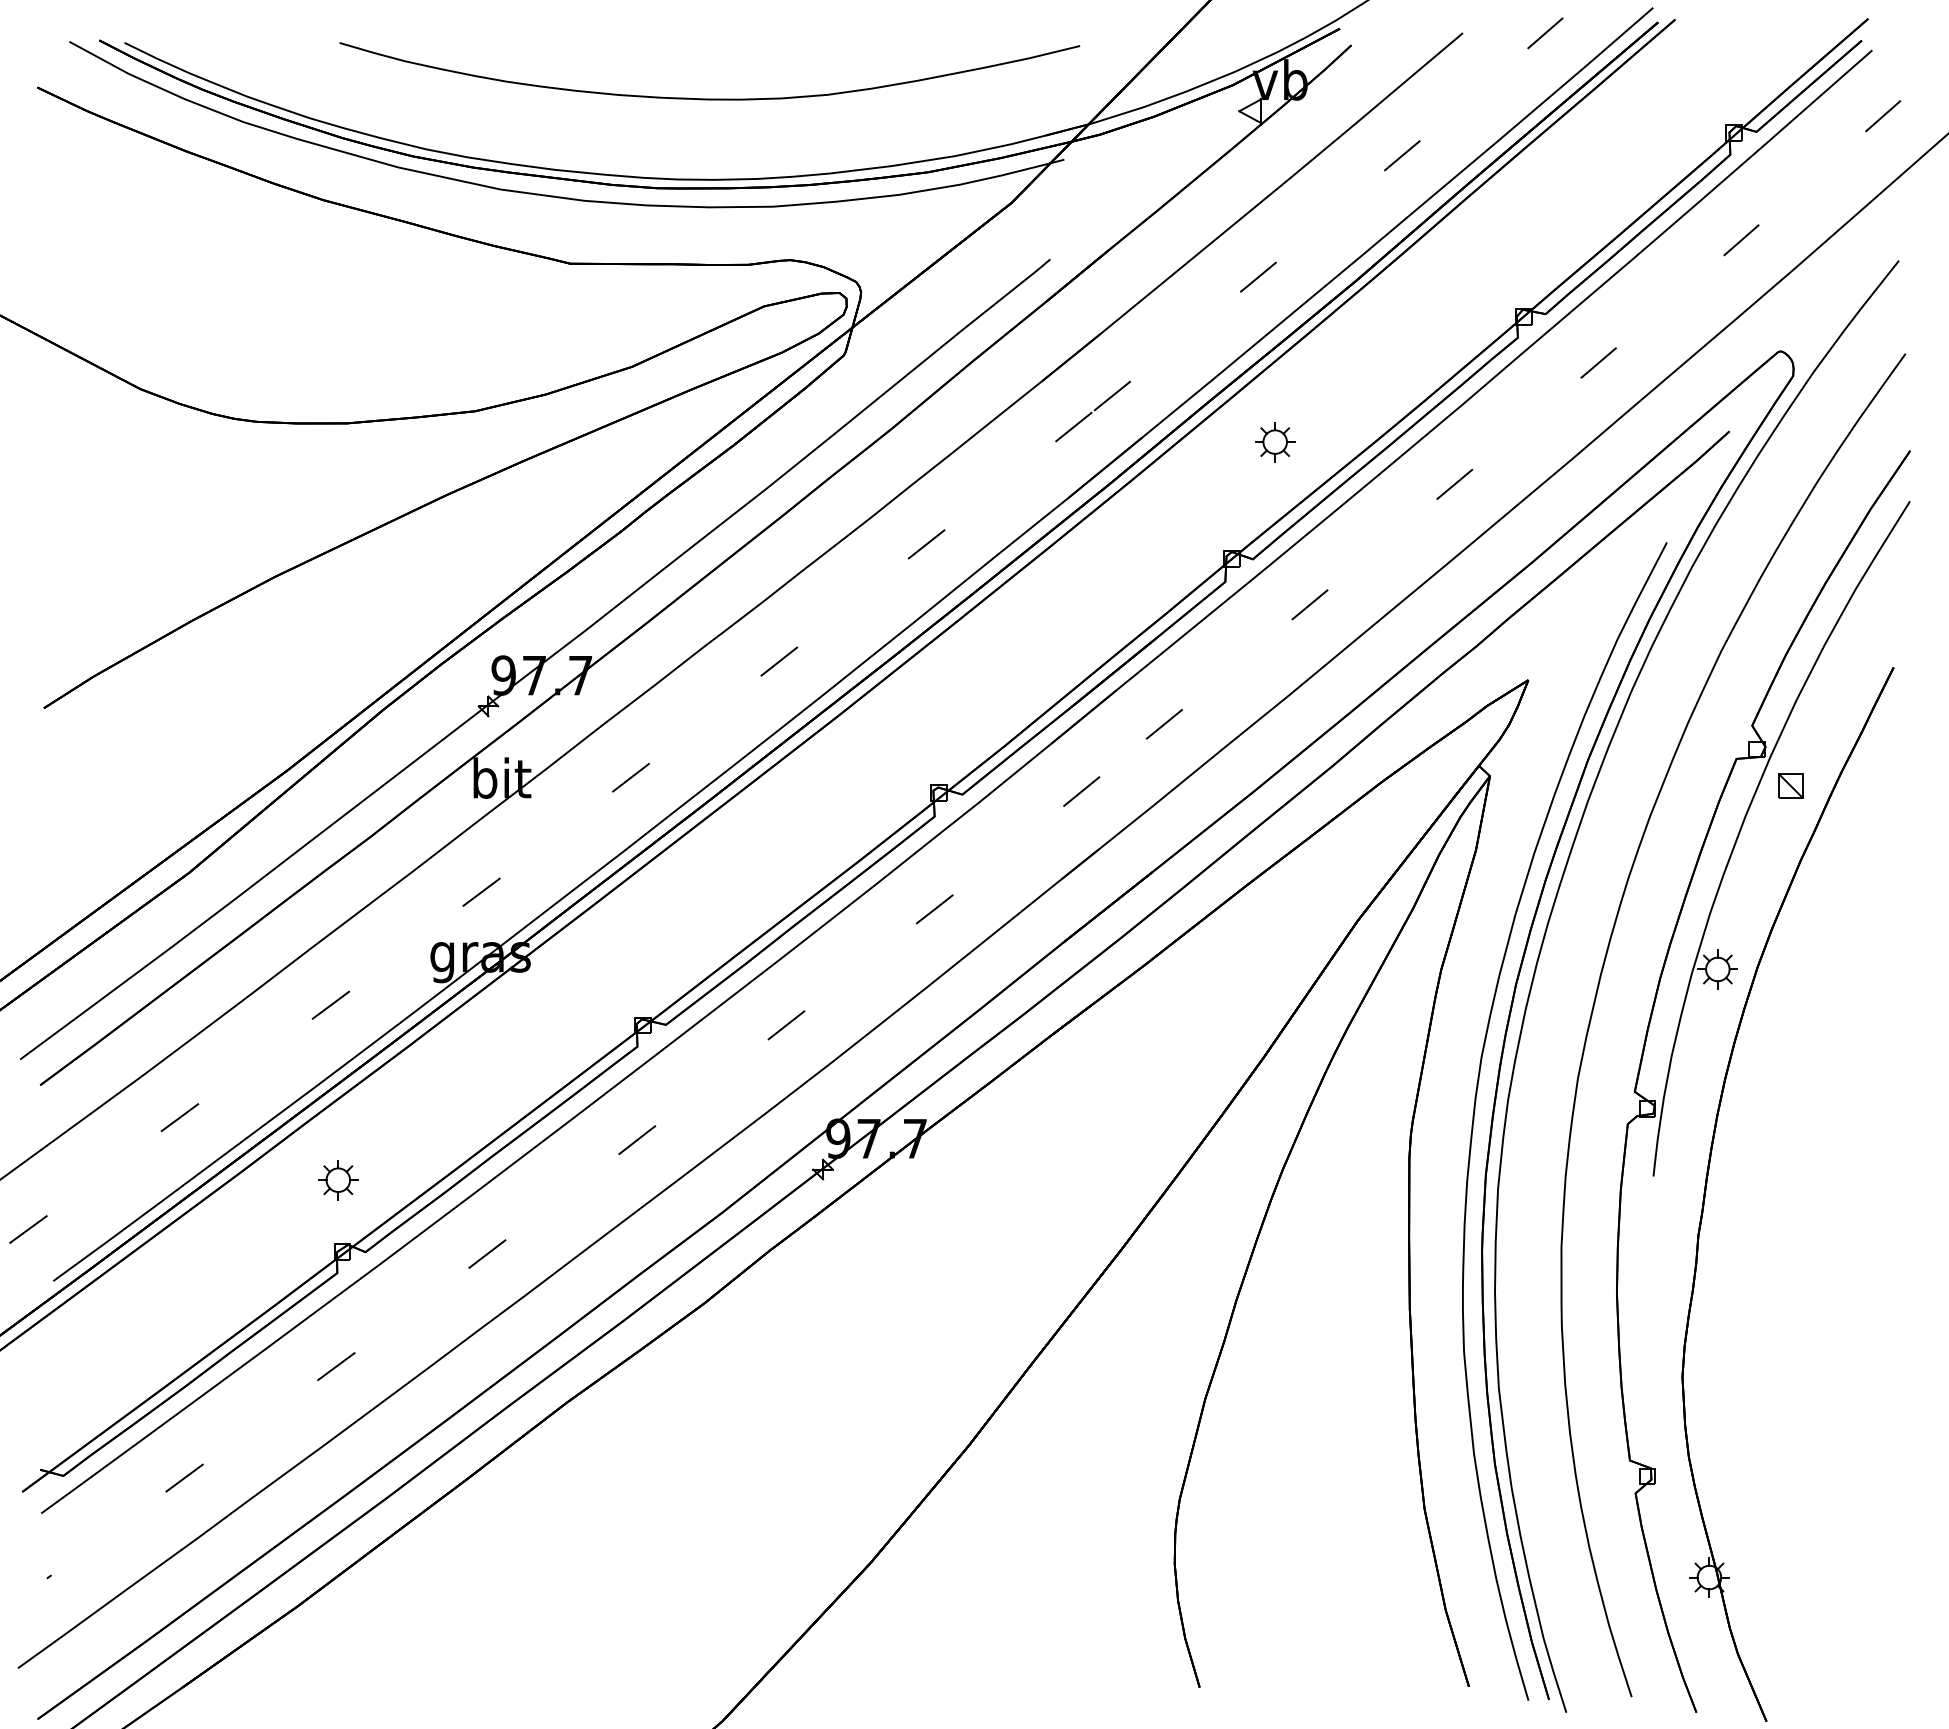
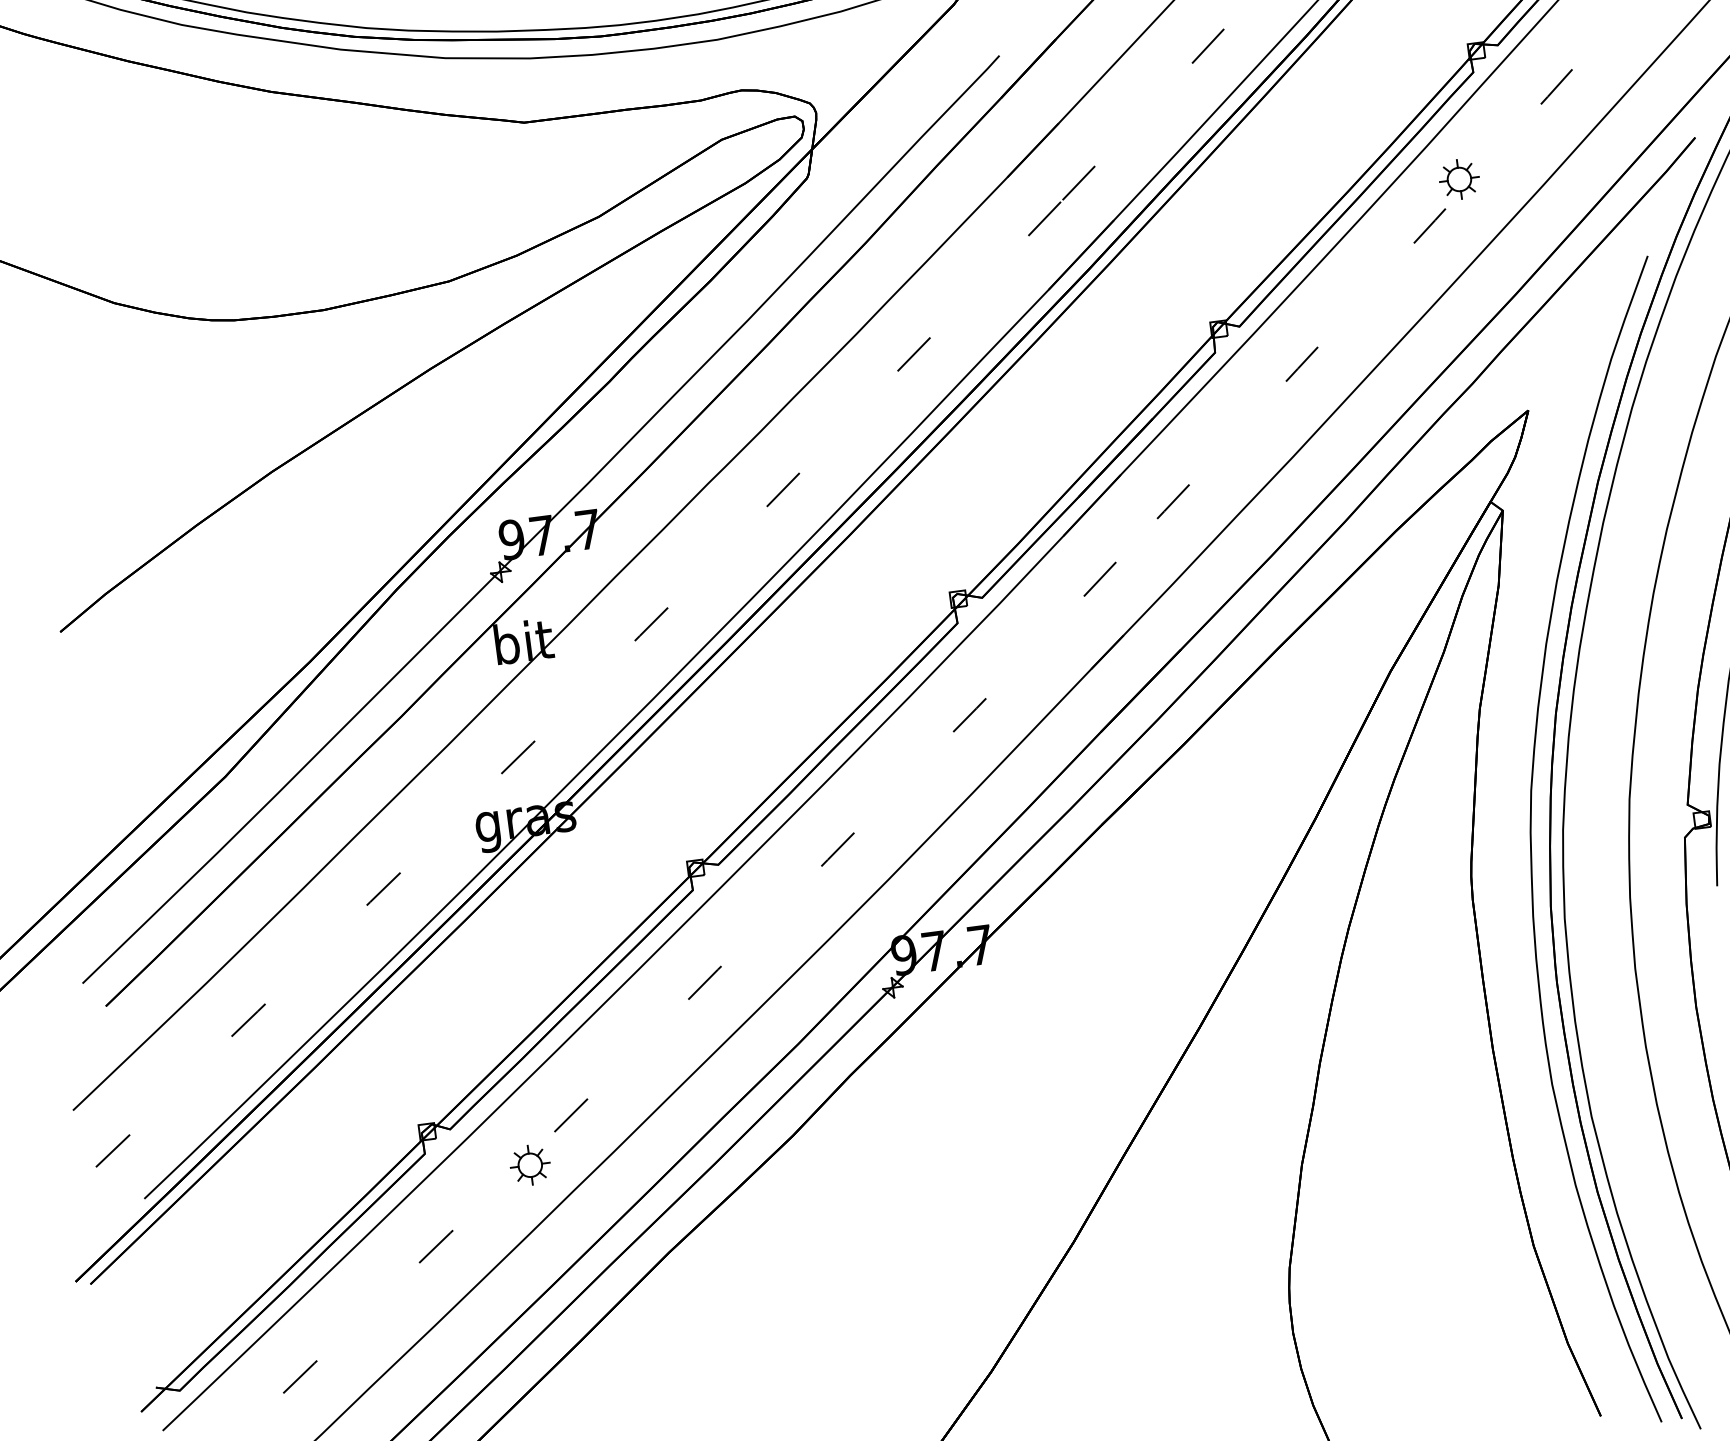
part: (1275, 442) -> (1459, 179), moved
part: (338, 1180) -> (530, 1165), moved

